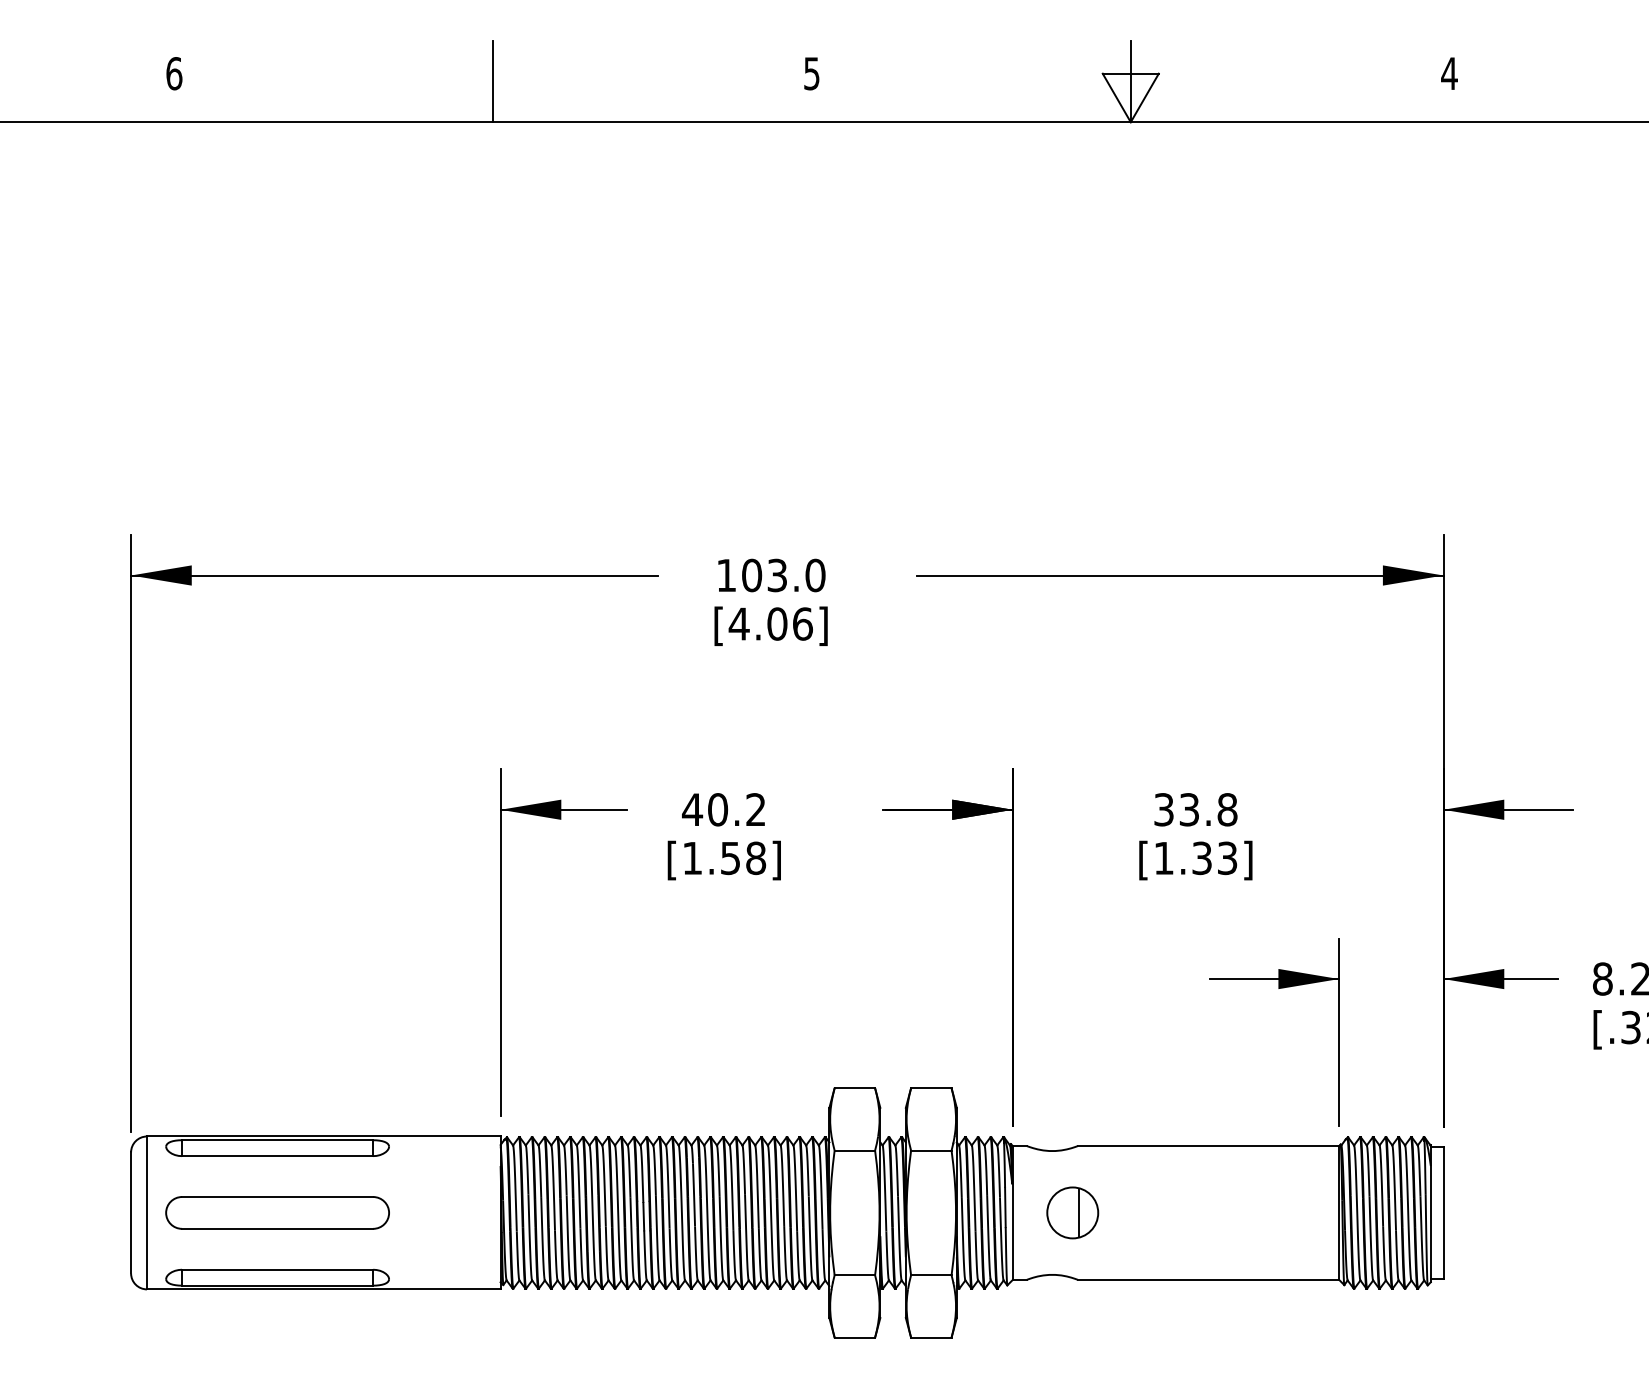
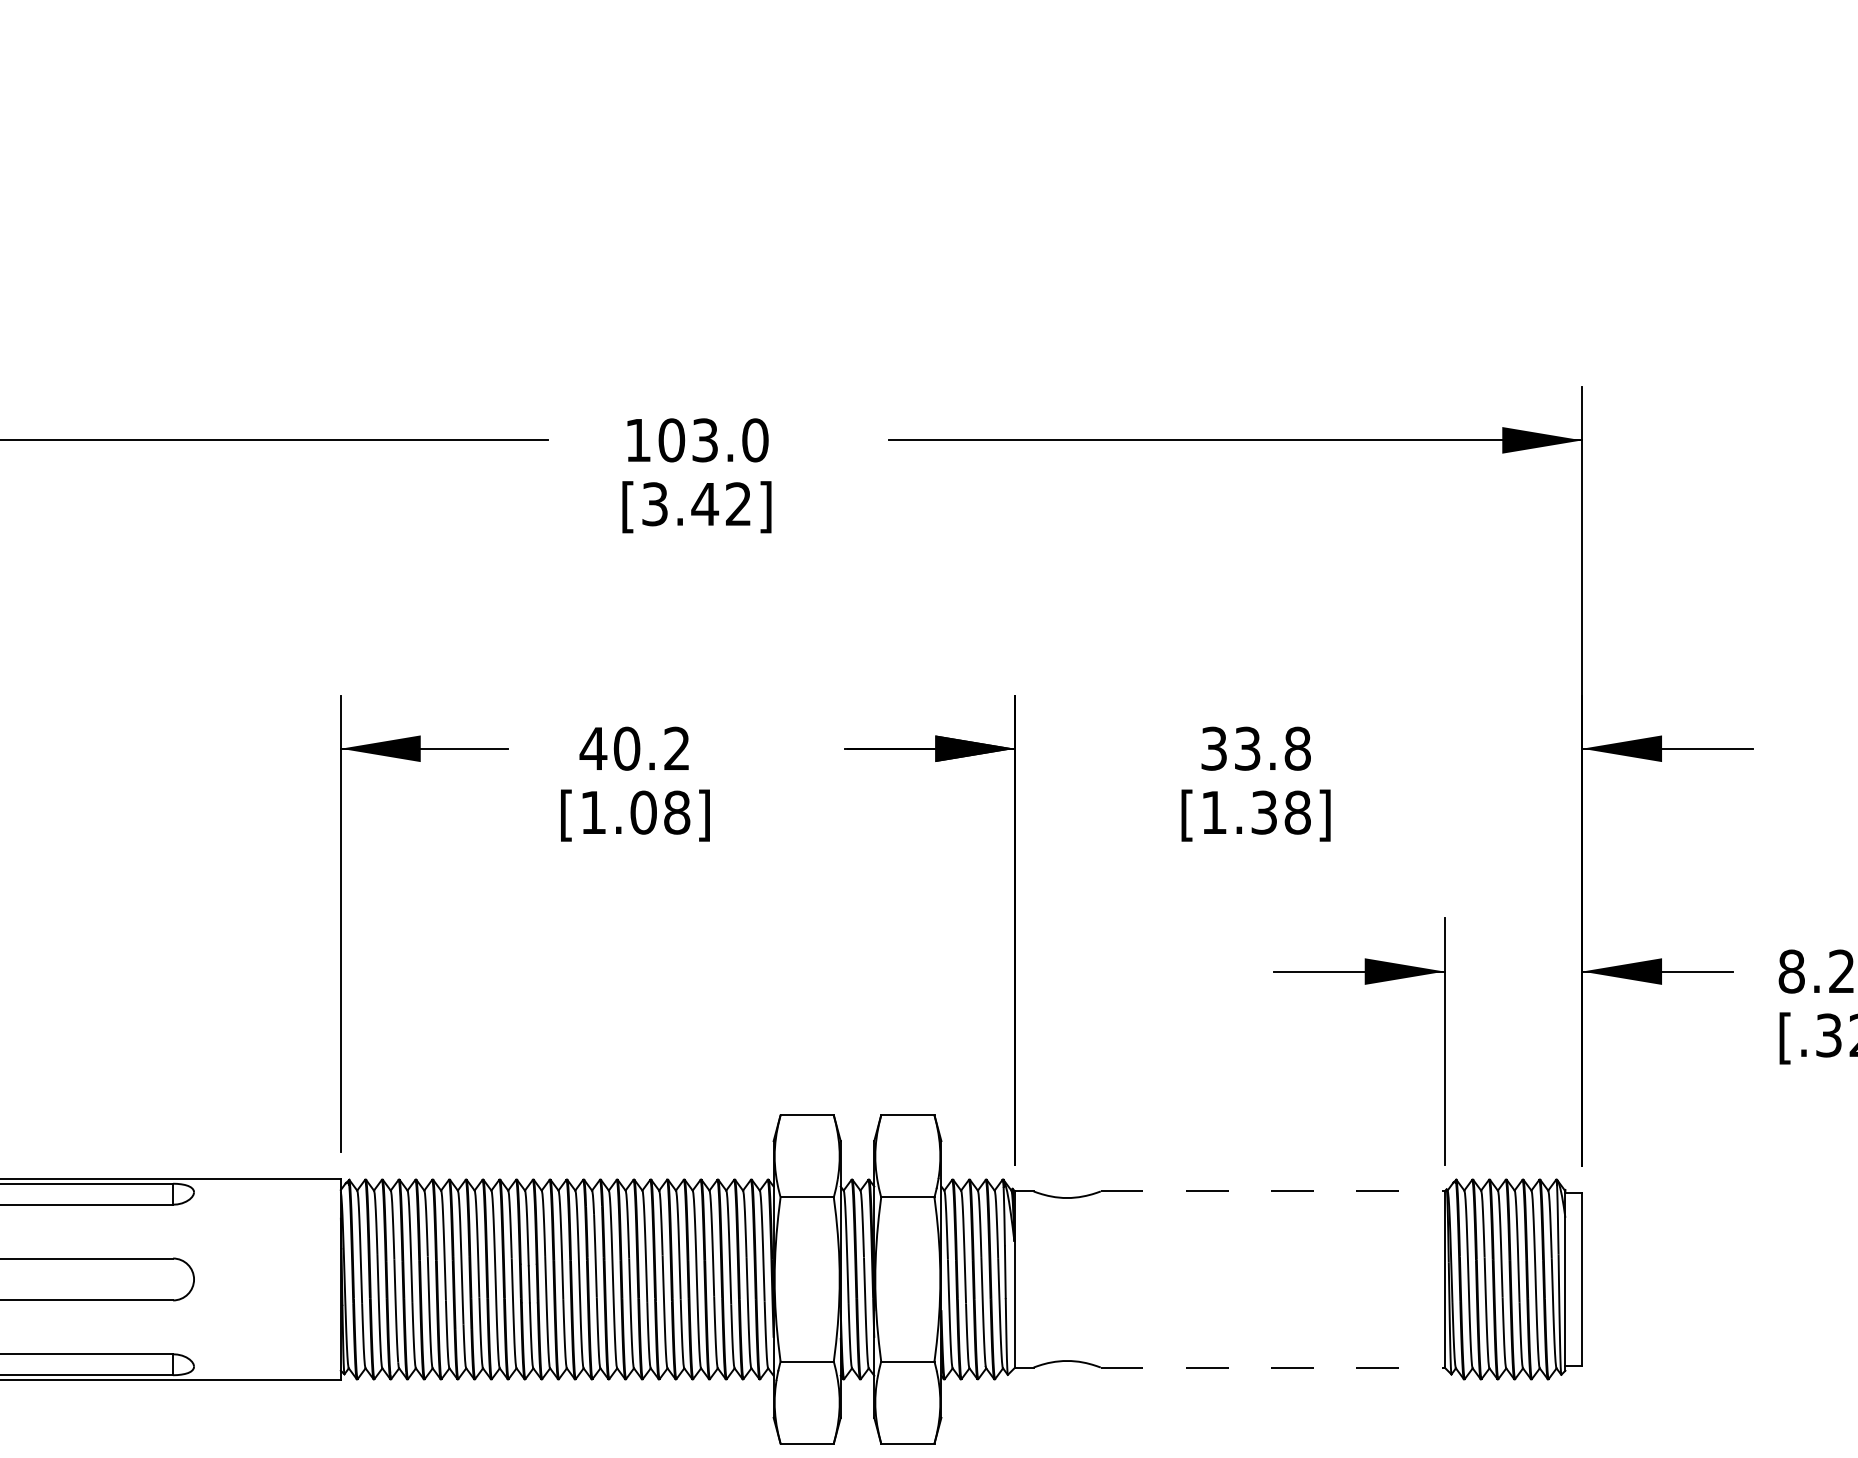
text: (770, 623) -> (696, 503), [4.06] -> [3.42]
text: (730, 858) -> (643, 812), [1.58] -> [1.08]
text: (1227, 858) -> (1297, 812), [1.33] -> [1.38]
line: (1208, 1146) -> (1272, 1192), solid -> dashed
part: (1072, 1212) -> (1093, 1278), removed
line: (1208, 1279) -> (1272, 1367), solid -> dashed

